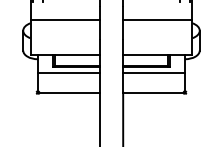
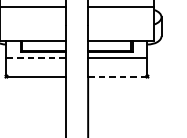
line: (68, 72) -> (35, 57), solid -> dashed
line: (154, 92) -> (118, 76), solid -> dashed

